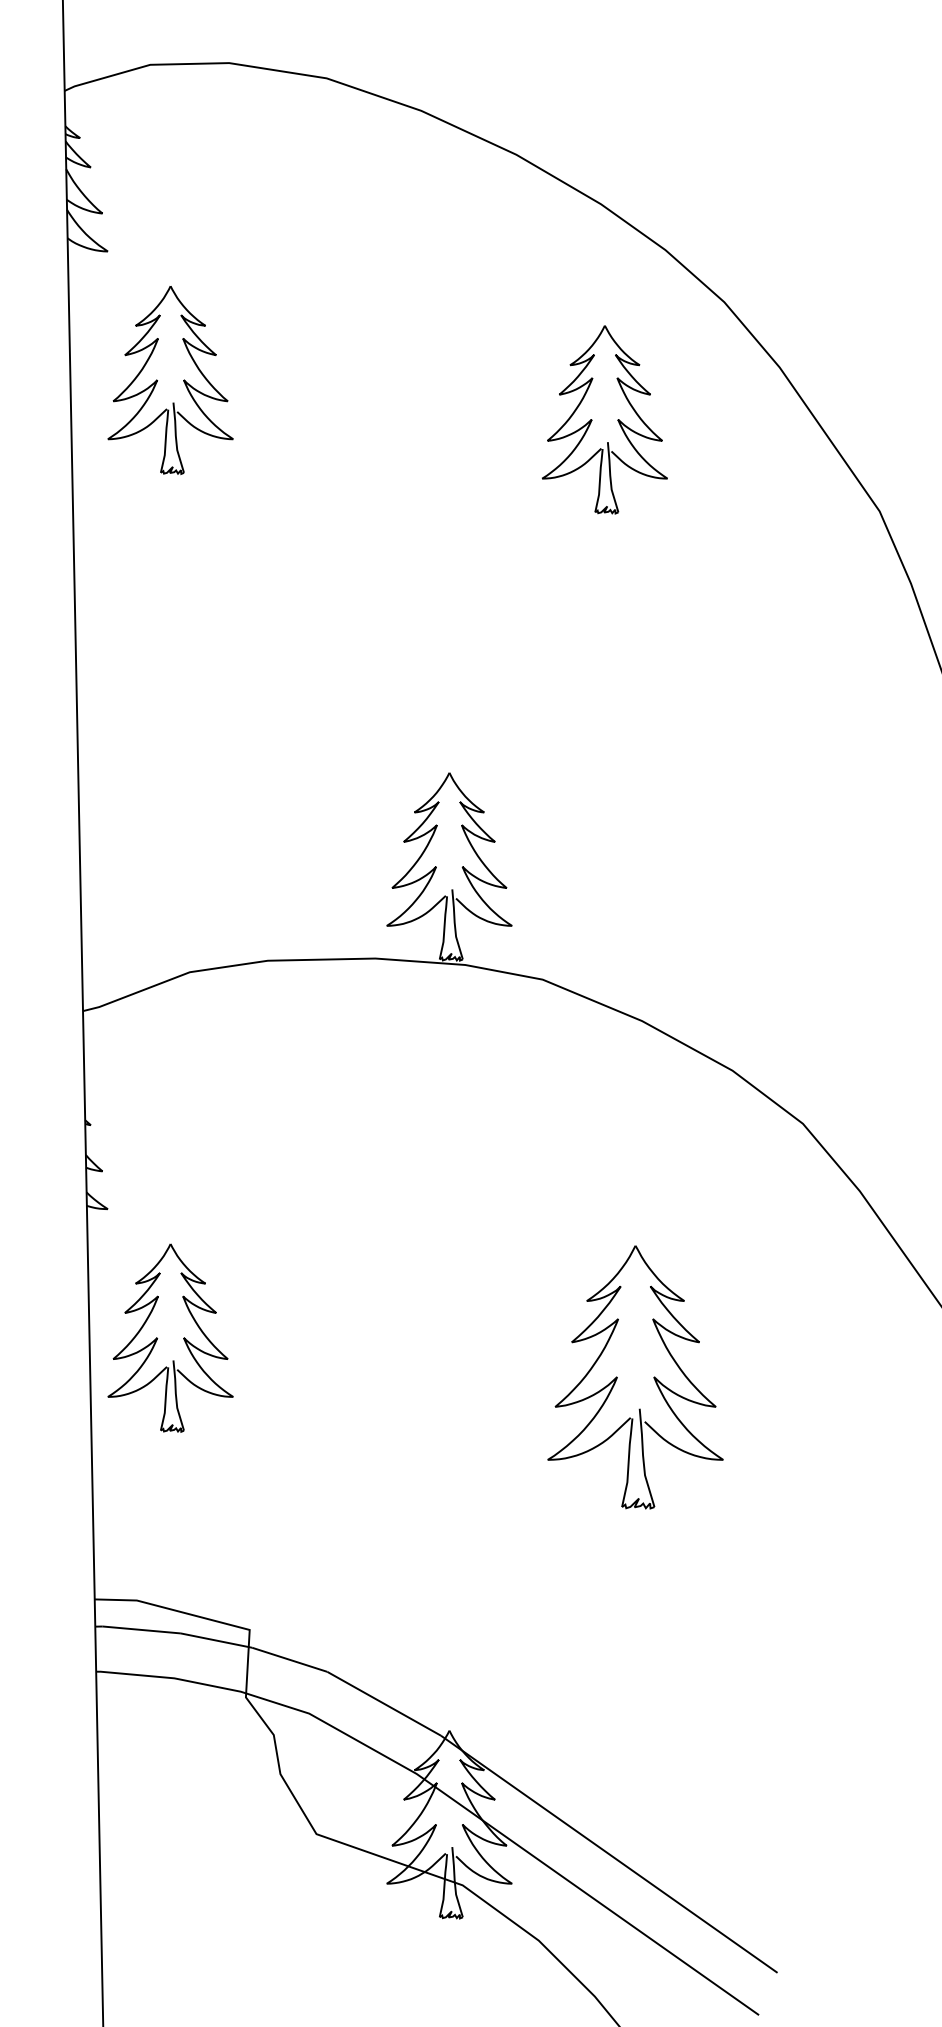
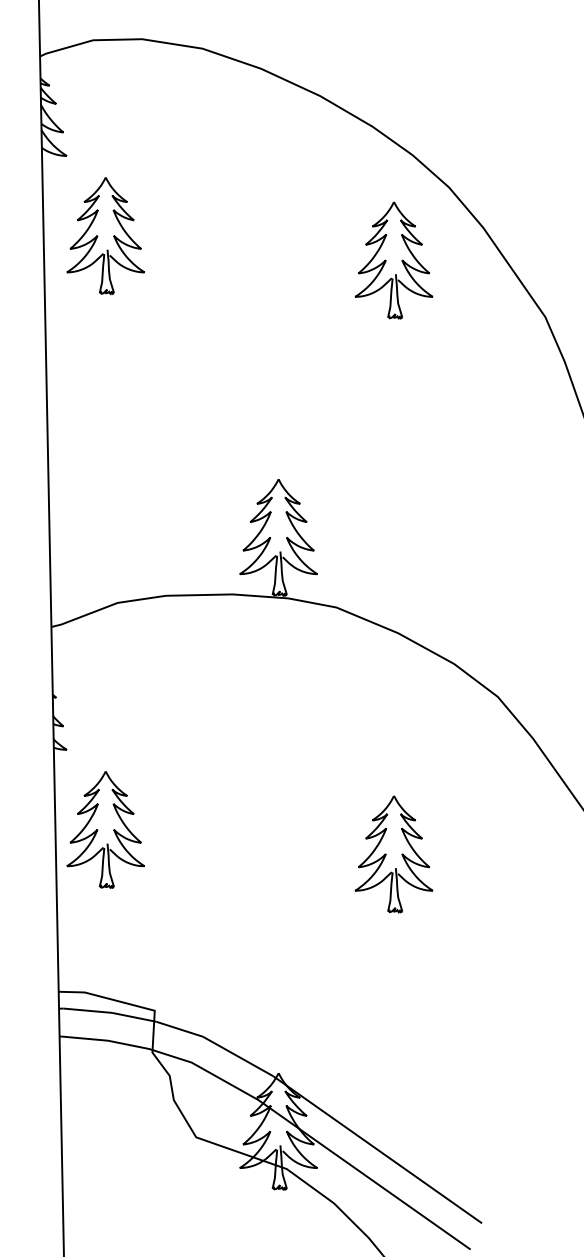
part: (604, 419) -> (393, 260), moved
part: (634, 1377) -> (393, 854), size x0.71

